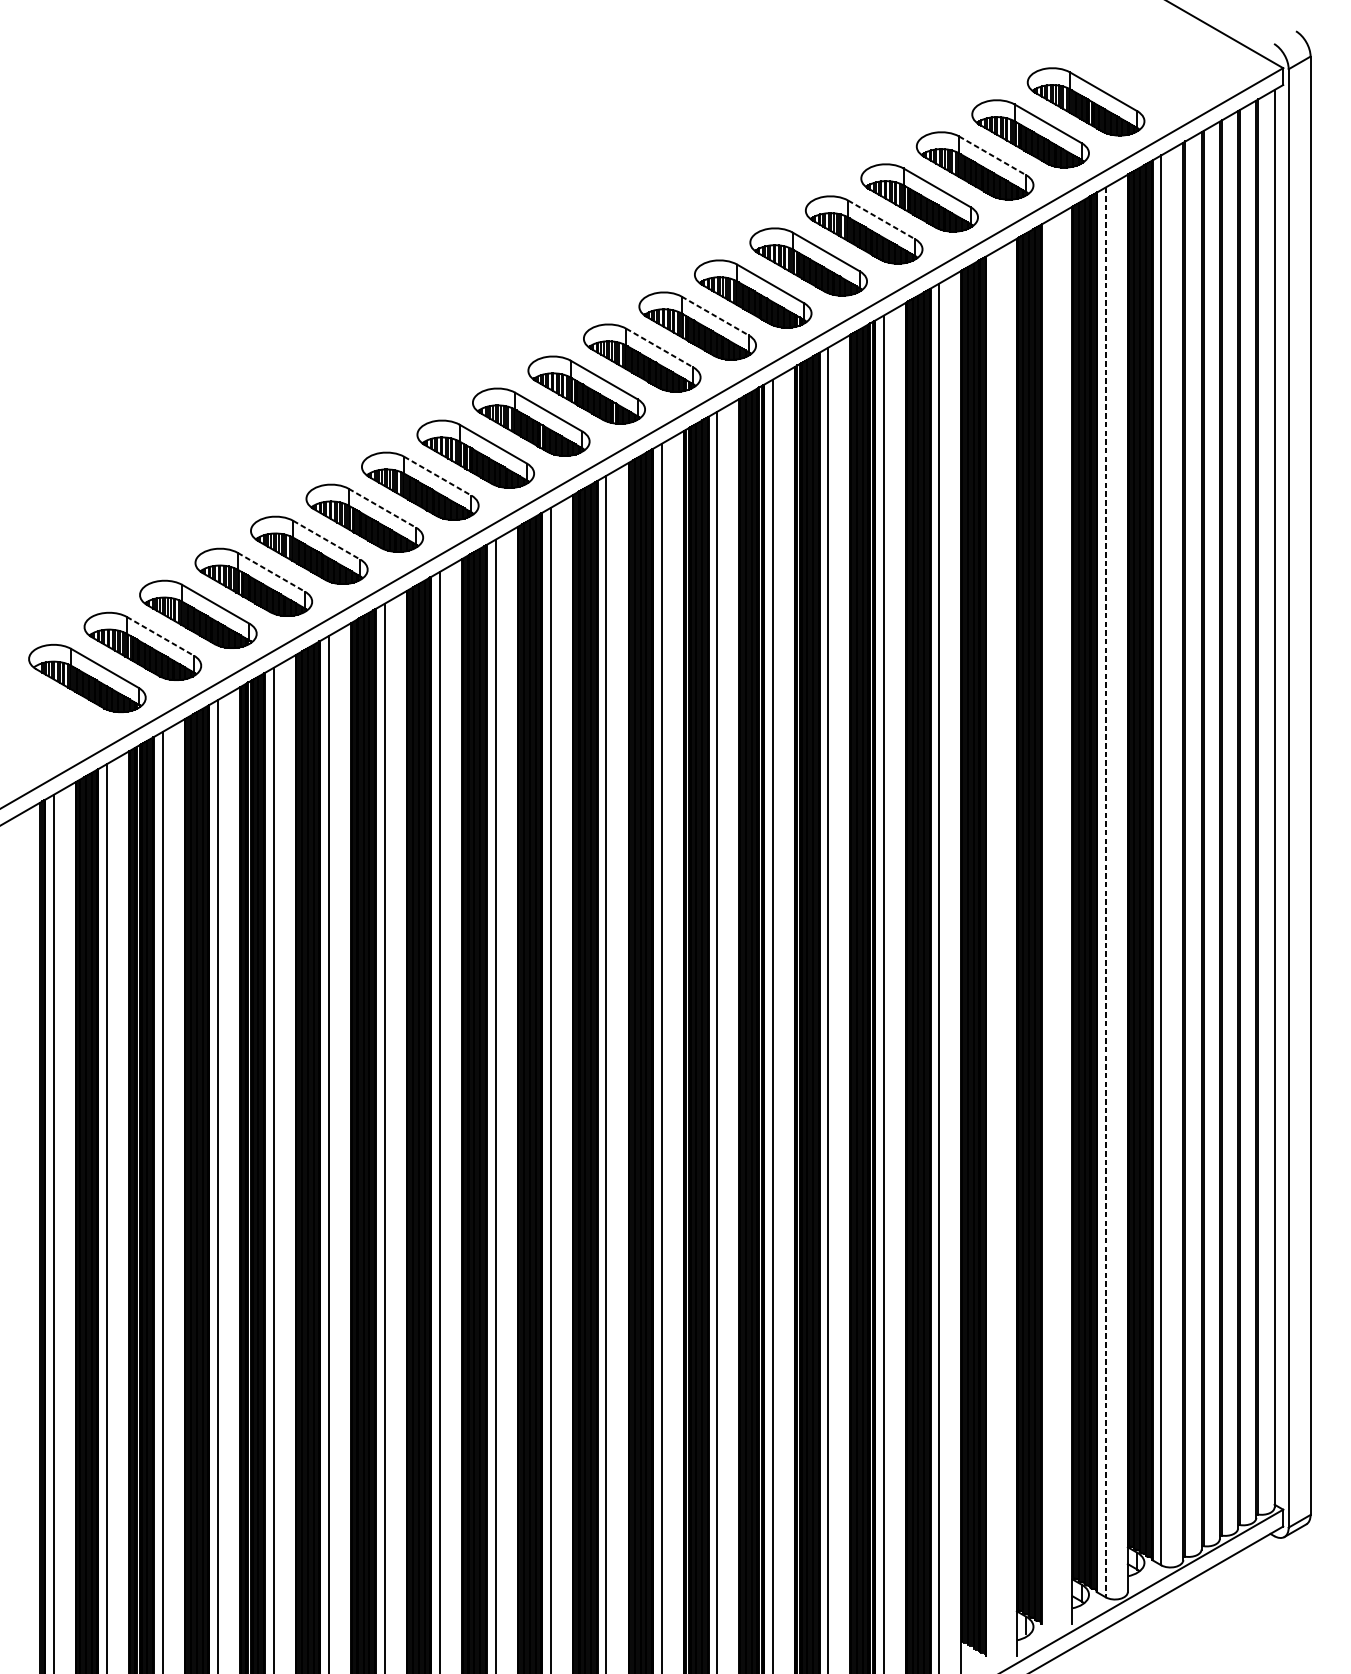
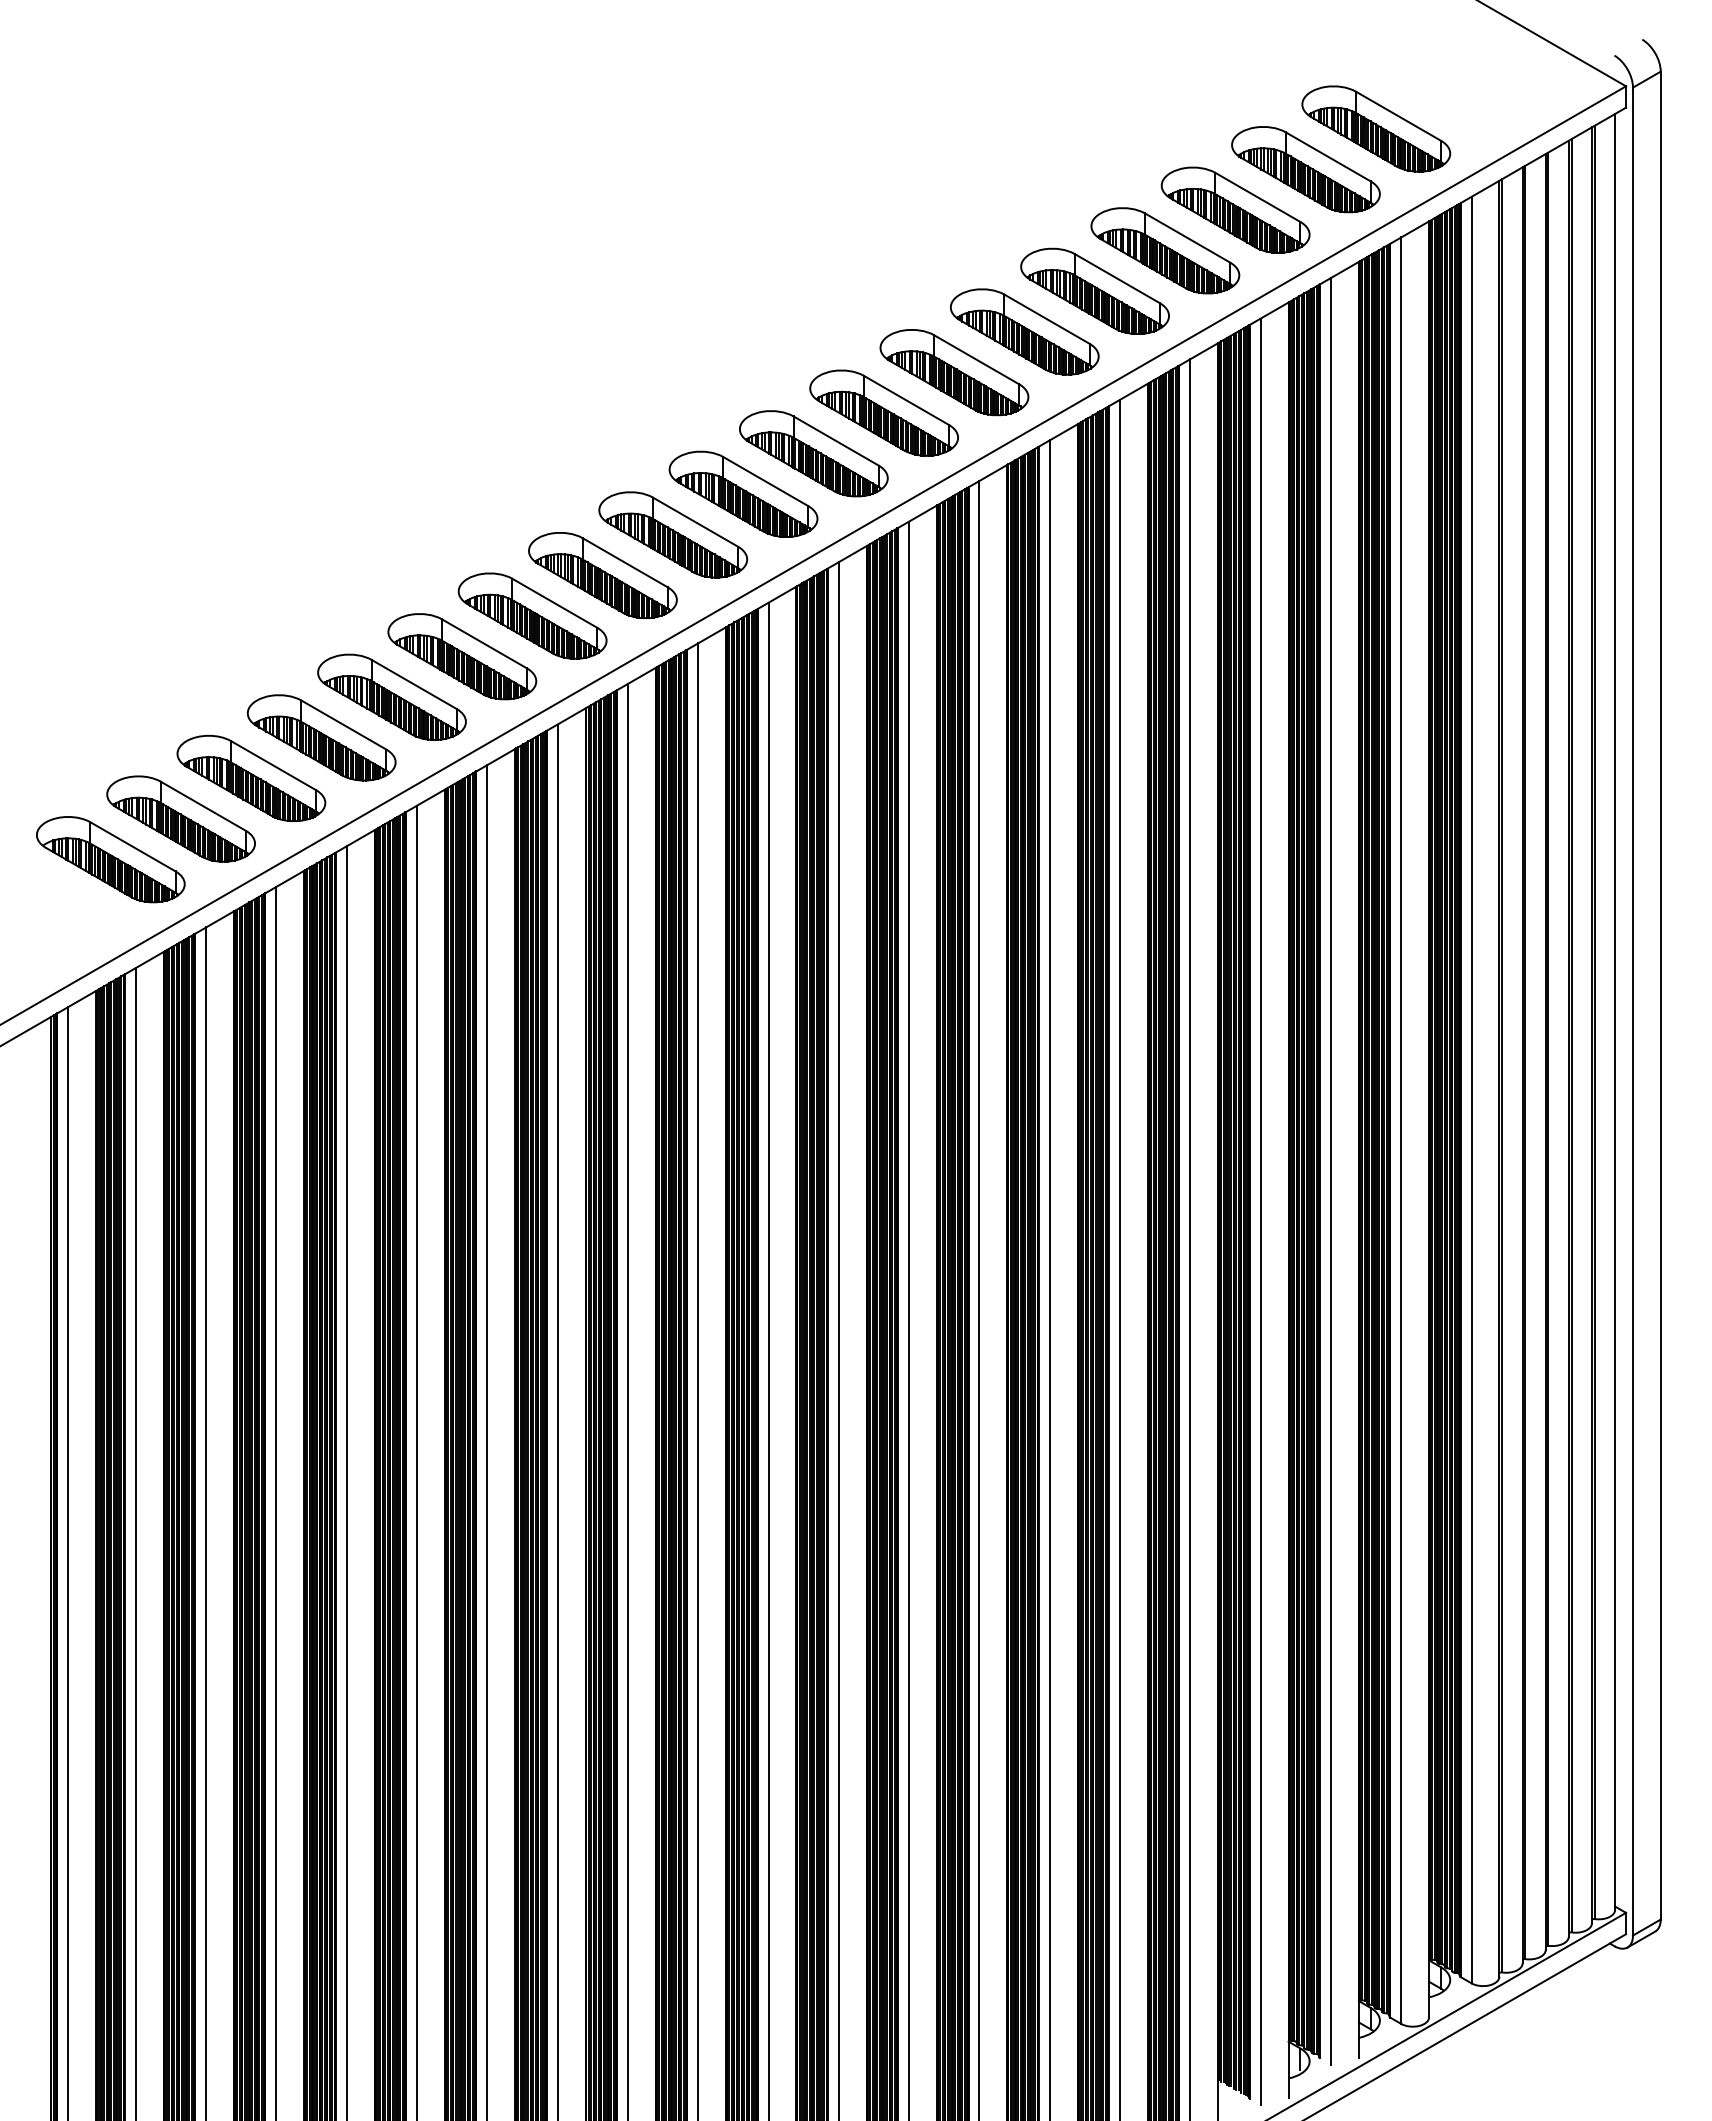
line: (993, 155) -> (1258, 197), dashed -> solid
line: (881, 219) -> (1117, 278), dashed -> solid
line: (715, 316) -> (906, 400), dashed -> solid
line: (660, 348) -> (836, 441), dashed -> solid
line: (438, 476) -> (555, 603), dashed -> solid
line: (382, 508) -> (484, 644), dashed -> solid
line: (327, 540) -> (414, 684), dashed -> solid
line: (271, 572) -> (344, 725), dashed -> solid
line: (160, 636) -> (203, 806), dashed -> solid
line: (1106, 893) -> (1401, 1131), dashed -> solid
line: (1049, 924) -> (1330, 1171), added
line: (994, 956) -> (1260, 1211), added

